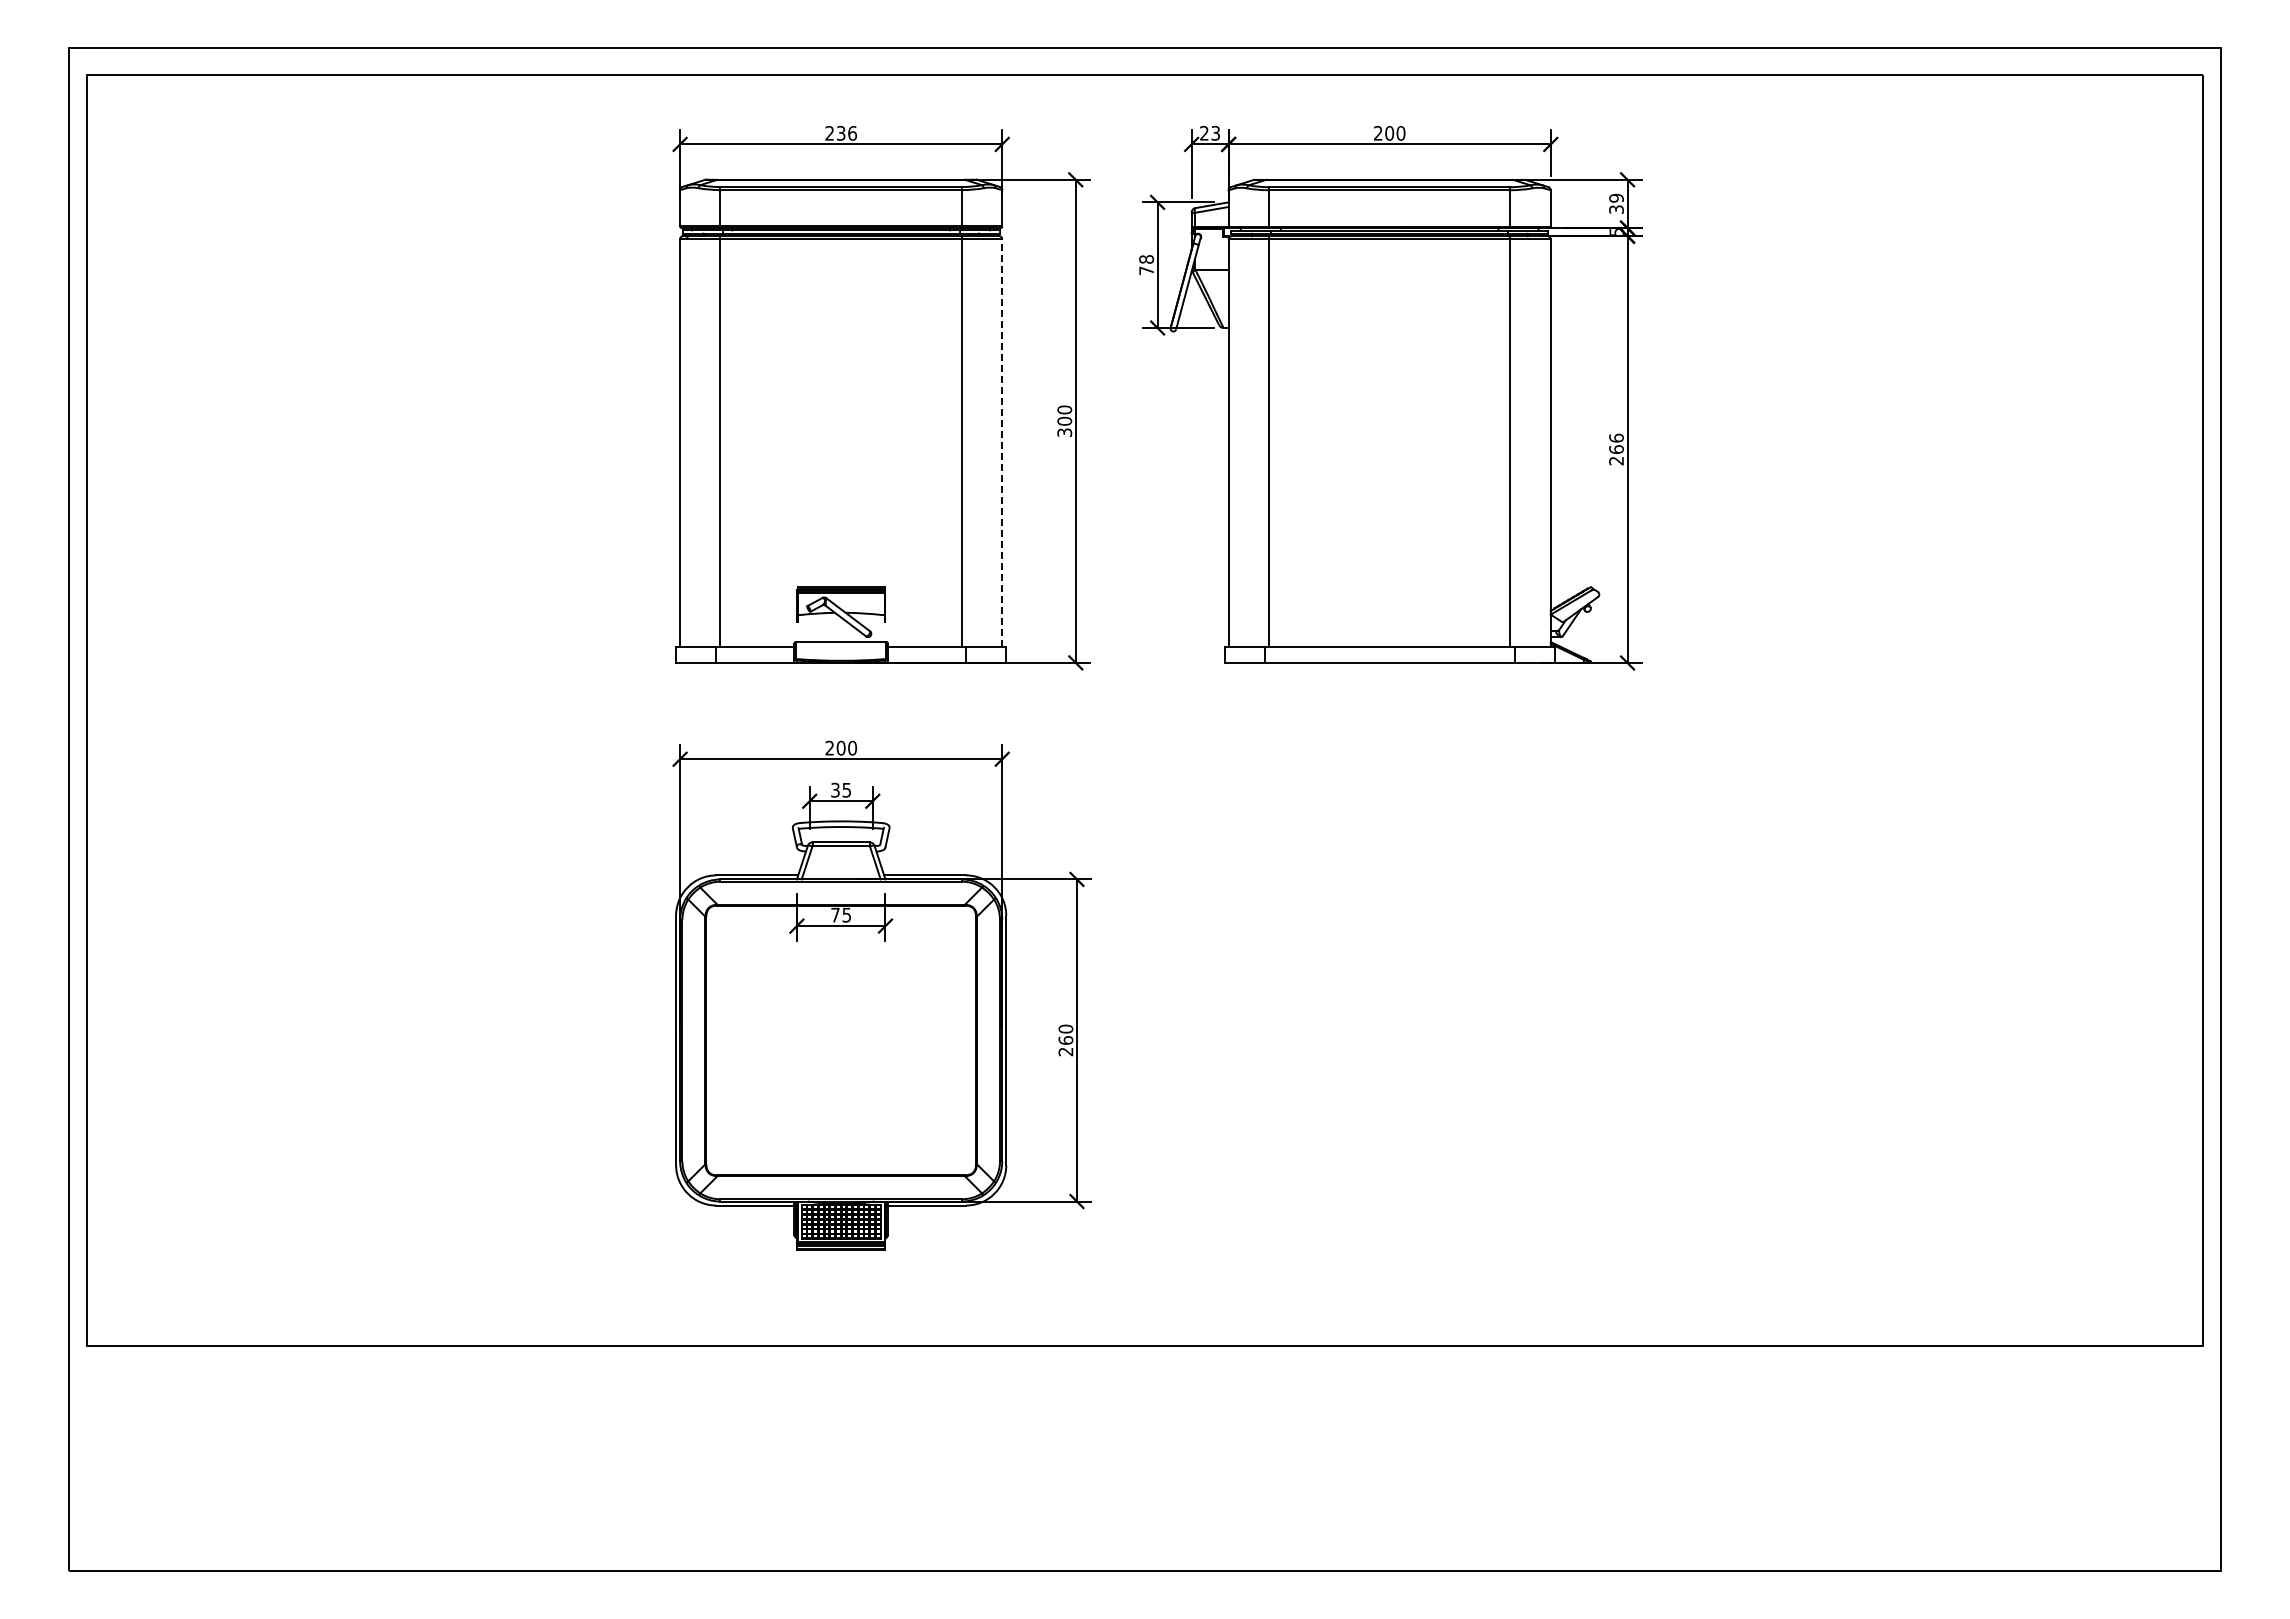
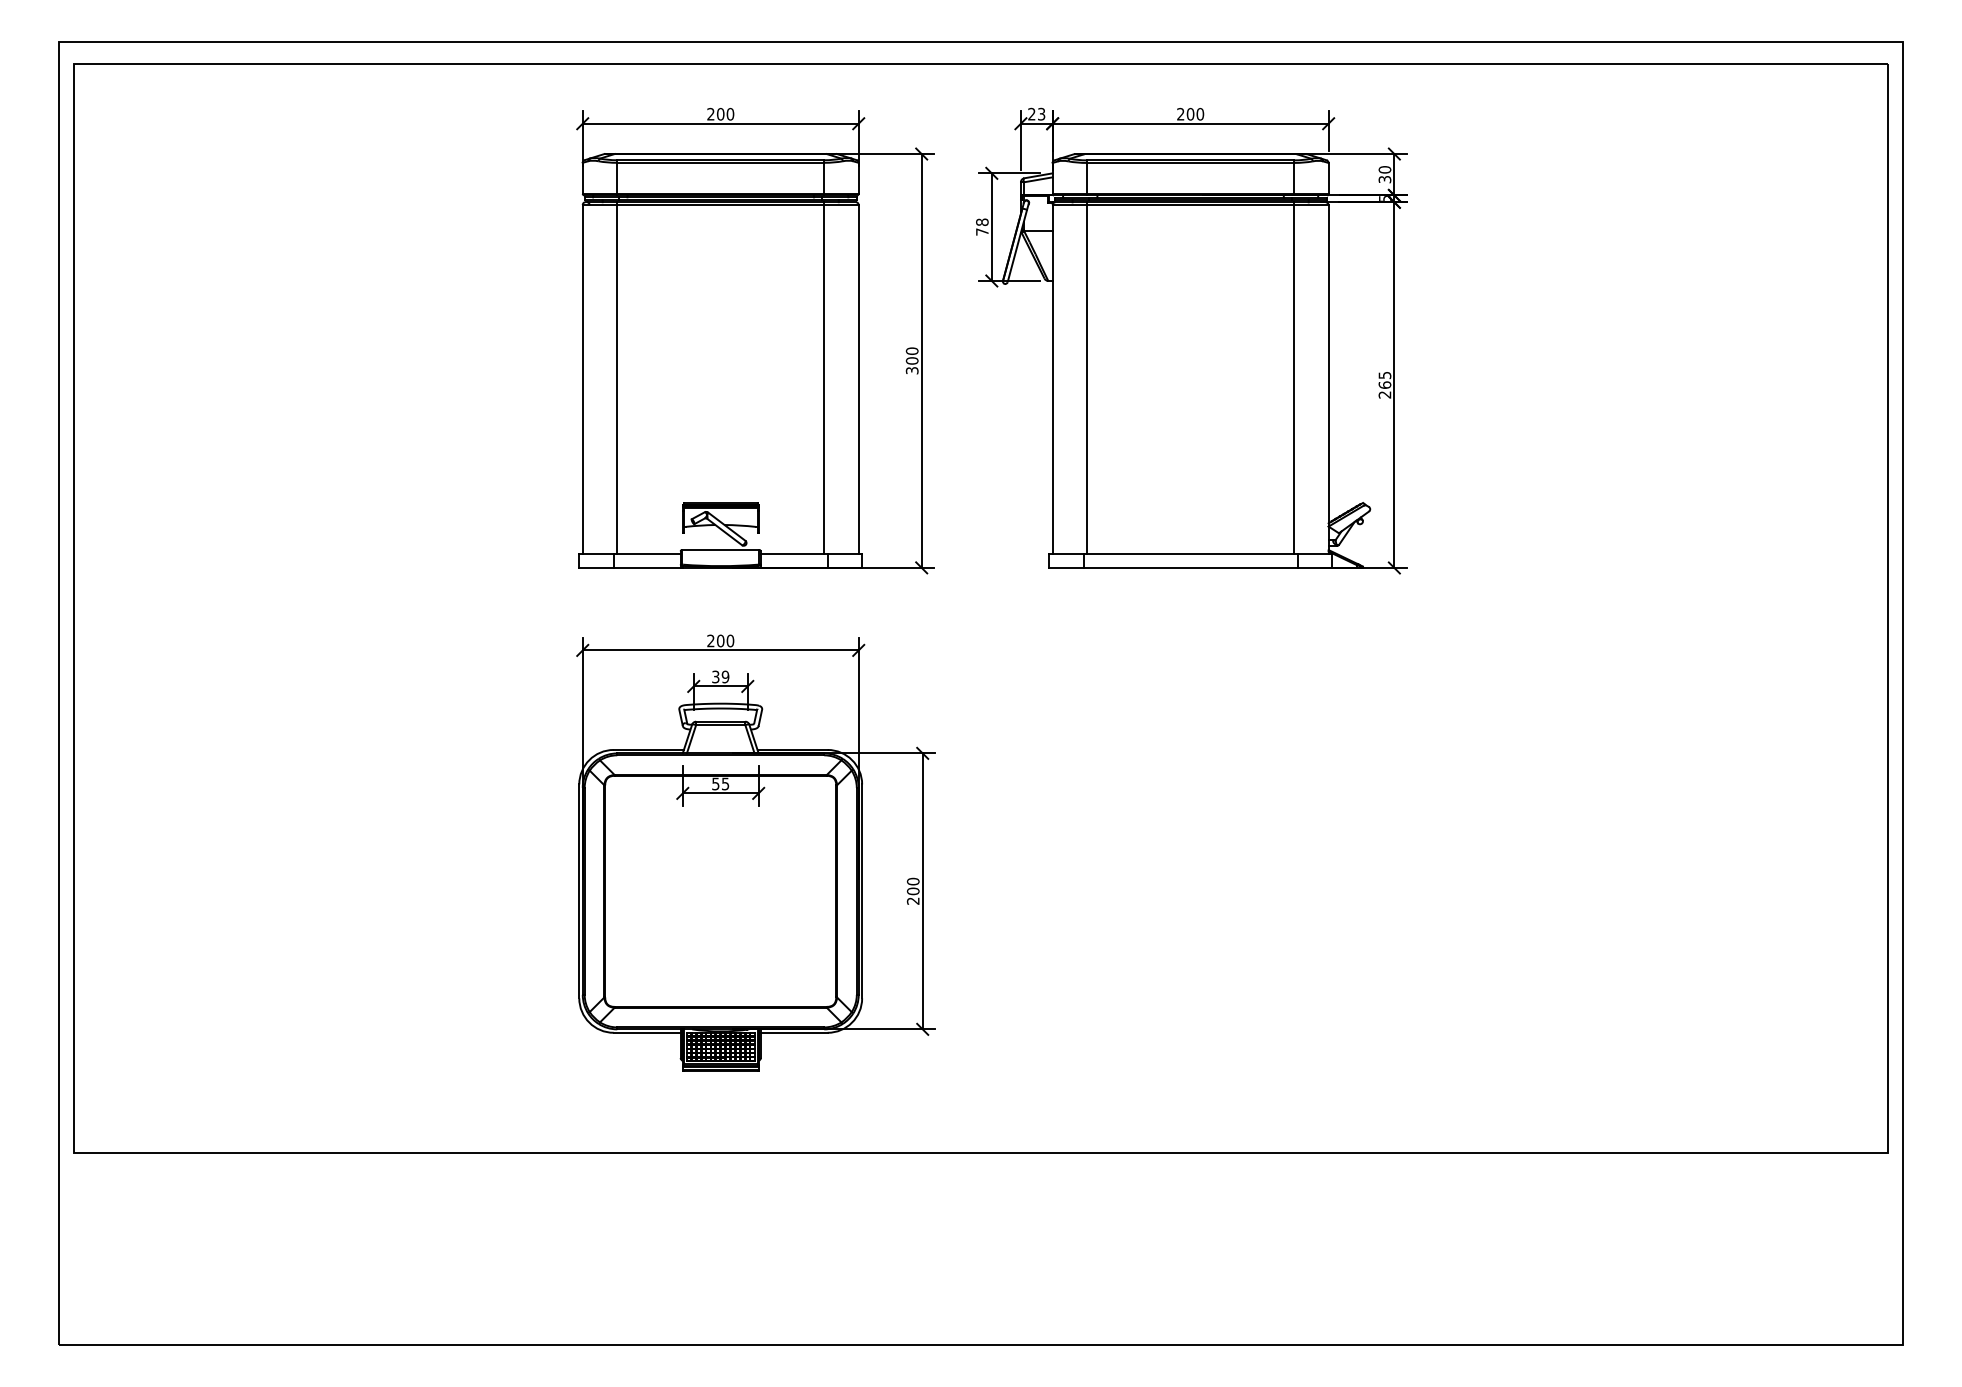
text: (846, 133) -> (725, 114), 236 -> 200
text: (1616, 198) -> (1384, 170), 39 -> 30
text: (1616, 437) -> (1384, 374), 266 -> 265
line: (1002, 443) -> (858, 379), dashed -> solid
text: (846, 789) -> (725, 676), 35 -> 39
text: (835, 915) -> (715, 784), 75 -> 55
text: (1065, 1040) -> (912, 891), 260 -> 200

